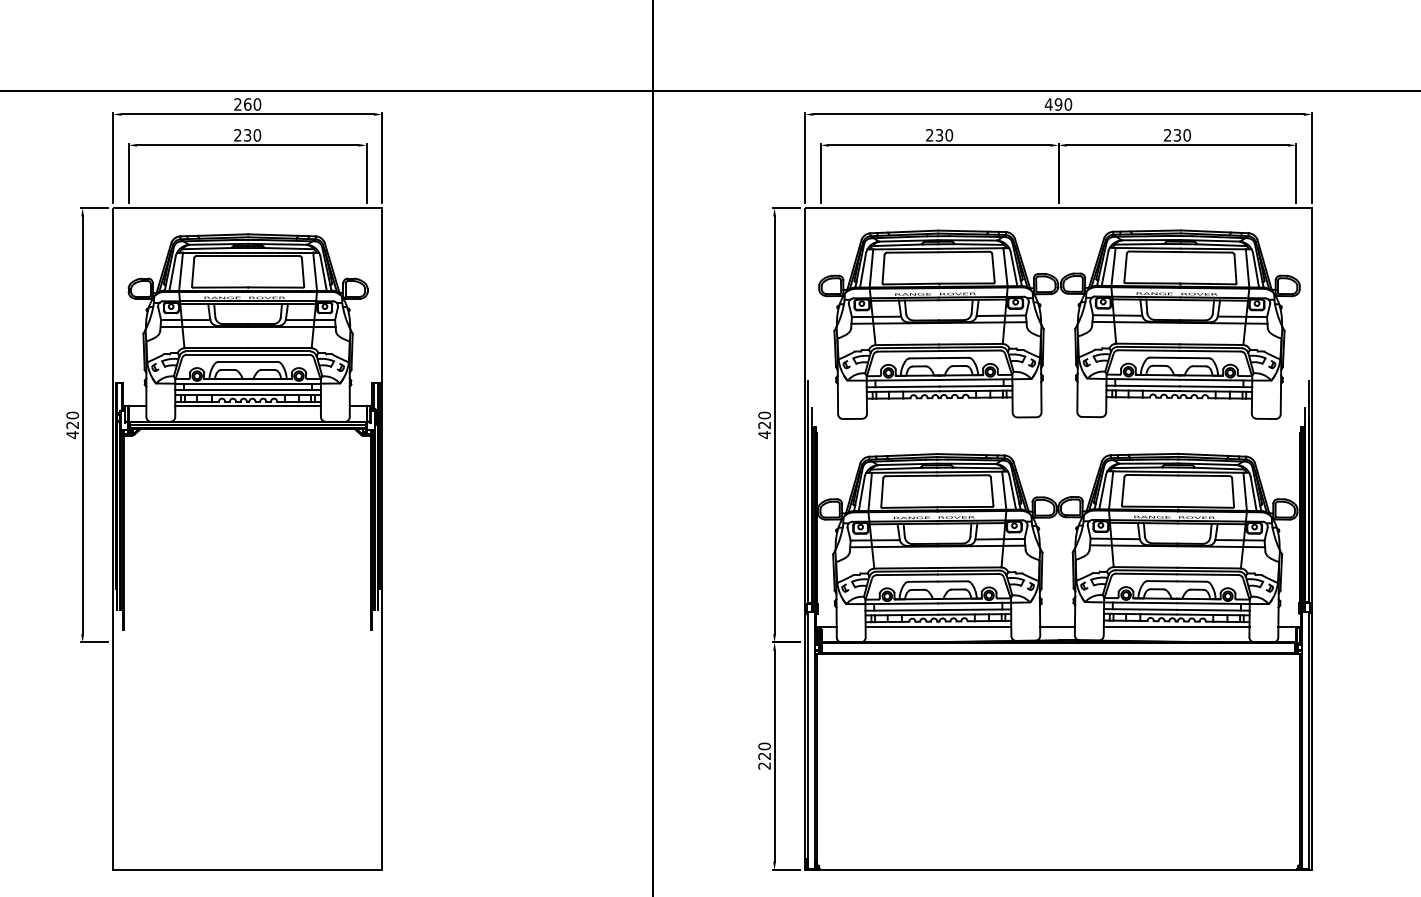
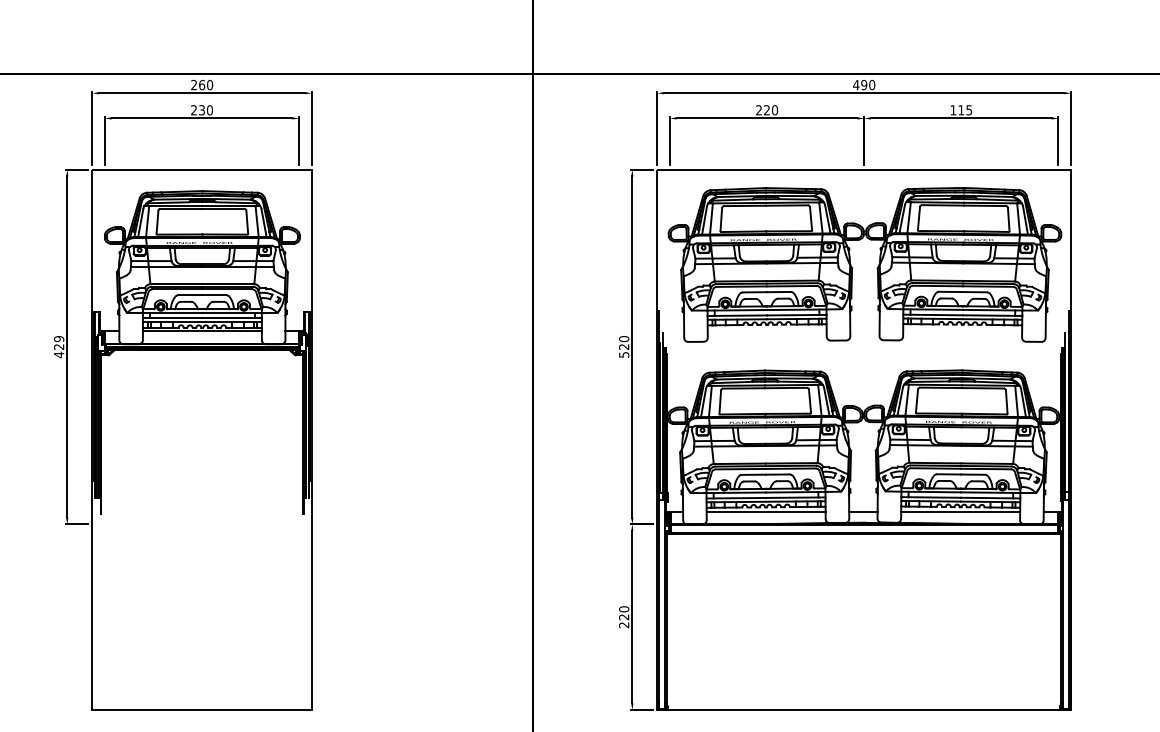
text: (939, 135) -> (767, 110), 230 -> 220
text: (1177, 135) -> (961, 110), 230 -> 115
text: (72, 415) -> (59, 339), 420 -> 429
text: (764, 435) -> (624, 355), 420 -> 520

